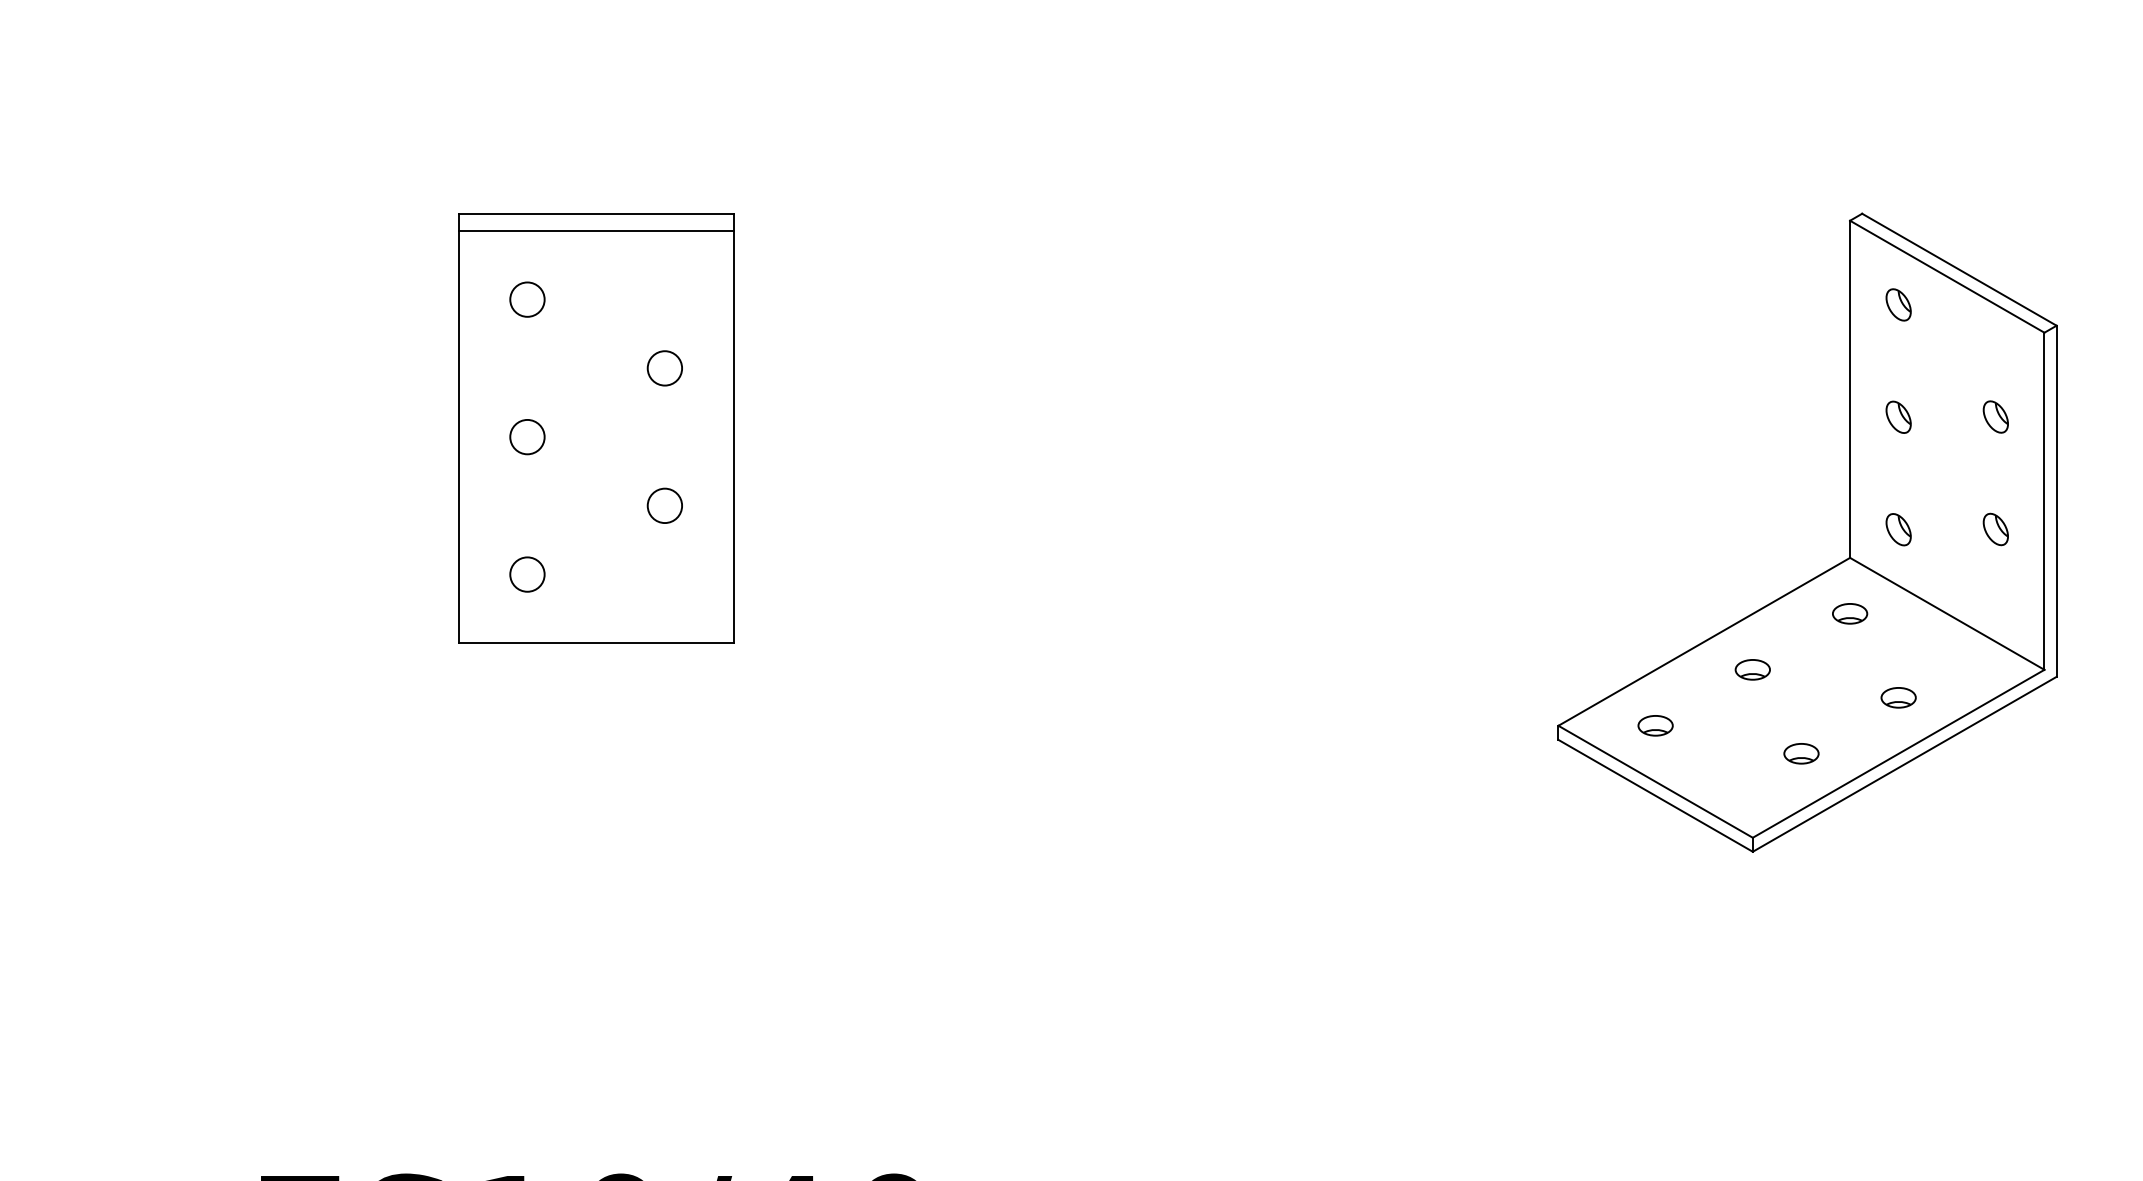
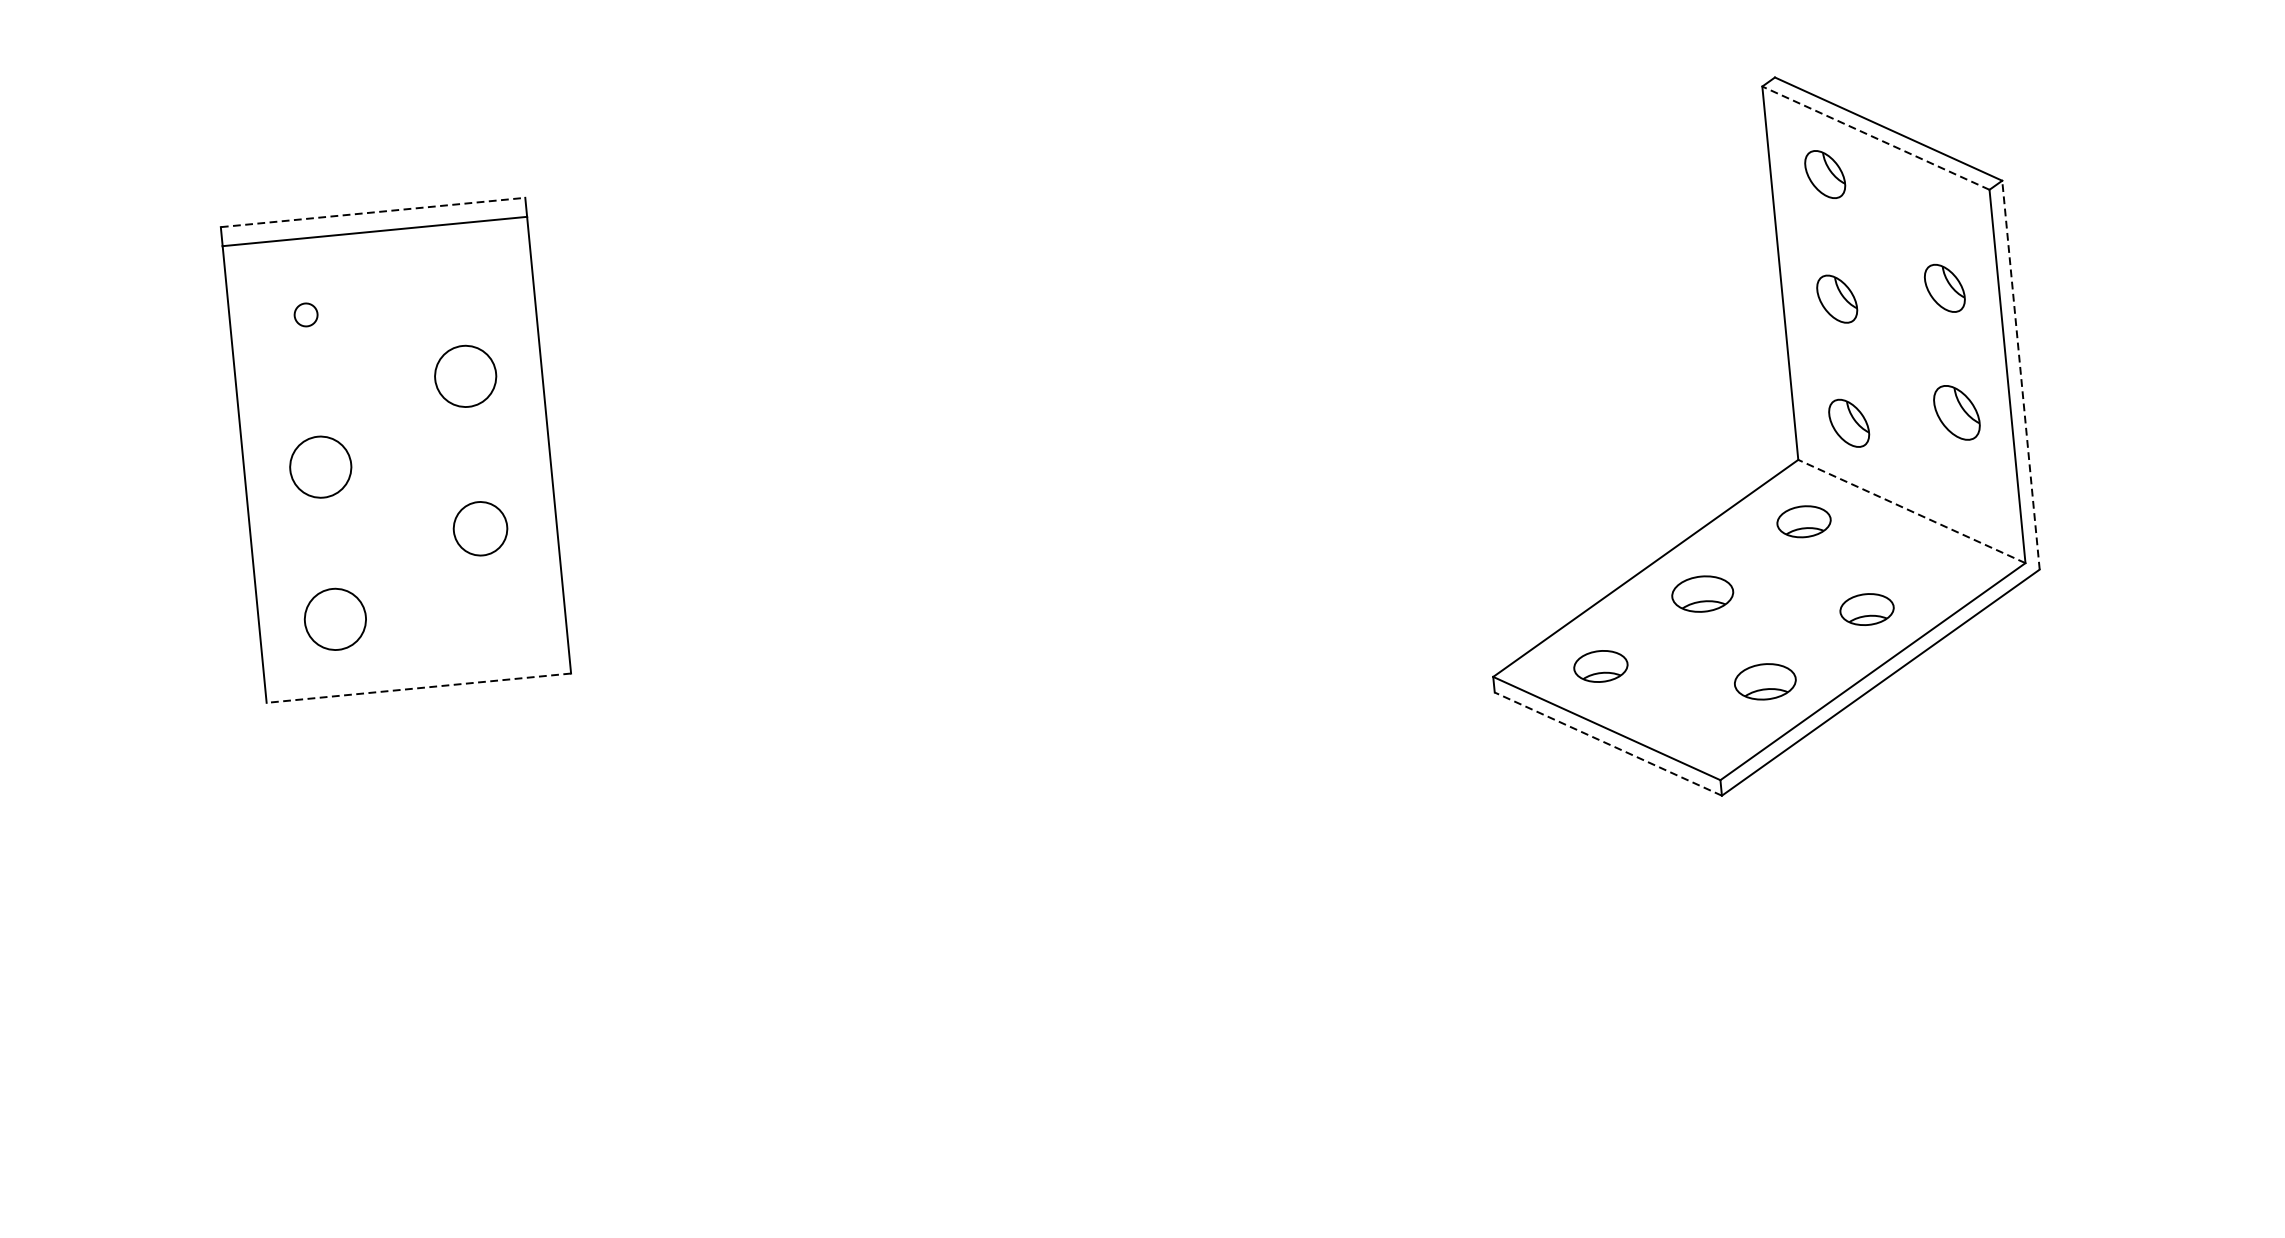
line: (596, 213) -> (373, 212), solid -> dashed
line: (1946, 276) -> (1875, 137), solid -> dashed
circle: (527, 299) -> (306, 314), size x0.6
part: (1898, 304) -> (1824, 174), size x1.4
circle: (664, 368) -> (465, 376), size x1.6
part: (1898, 416) -> (1836, 298), size x1.4
part: (1995, 416) -> (1944, 287), size x1.4
circle: (527, 436) -> (320, 466), size x1.6
line: (2056, 501) -> (2020, 375), solid -> dashed
circle: (664, 505) -> (479, 528), size x1.4
part: (1898, 529) -> (1848, 423), size x1.4
part: (1995, 529) -> (1956, 412), size x1.6
circle: (527, 574) -> (335, 619), size x1.6
part: (1850, 613) -> (1804, 521), size x1.4
line: (1946, 613) -> (1910, 511), solid -> dashed
line: (595, 643) -> (418, 688), solid -> dashed
part: (1752, 669) -> (1702, 593), size x1.6
part: (1898, 697) -> (1866, 609), size x1.4
part: (1655, 725) -> (1600, 666), size x1.4
part: (1801, 753) -> (1765, 681), size x1.6
line: (1655, 795) -> (1608, 743), solid -> dashed

